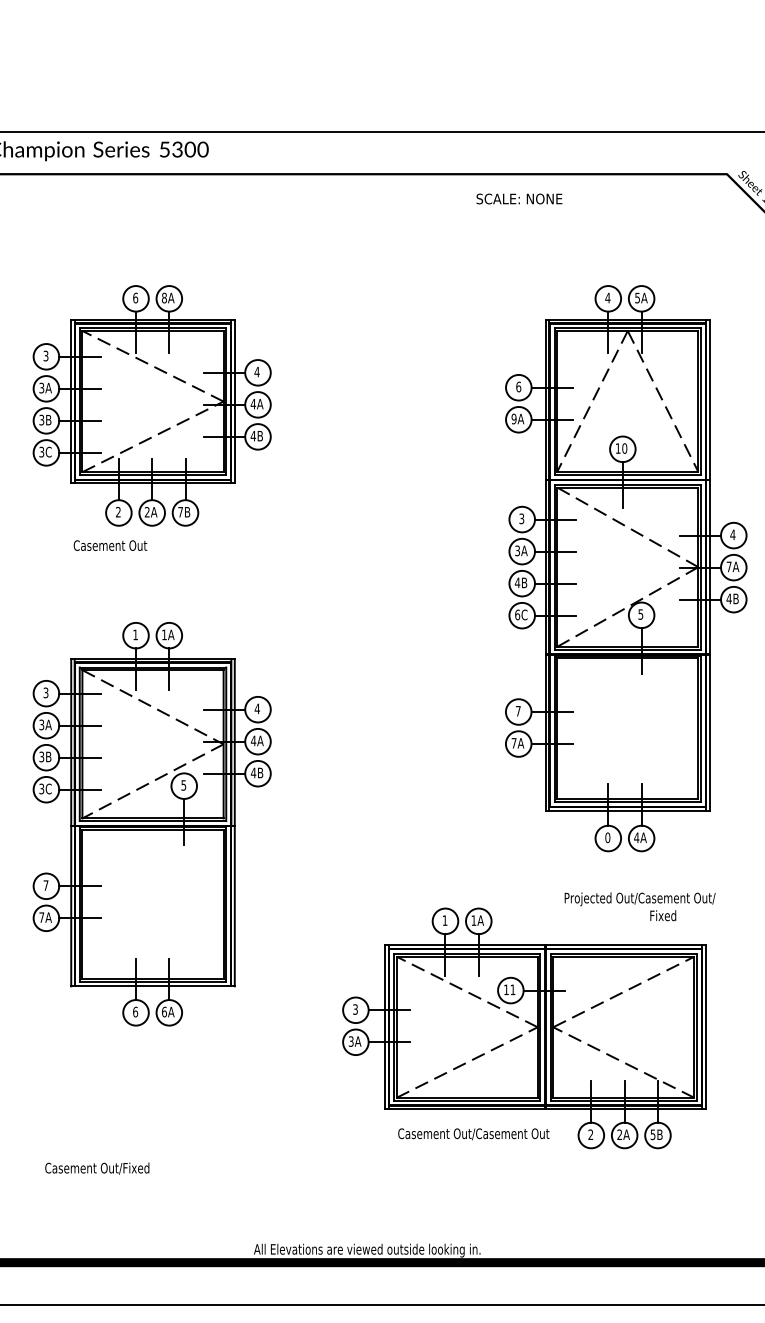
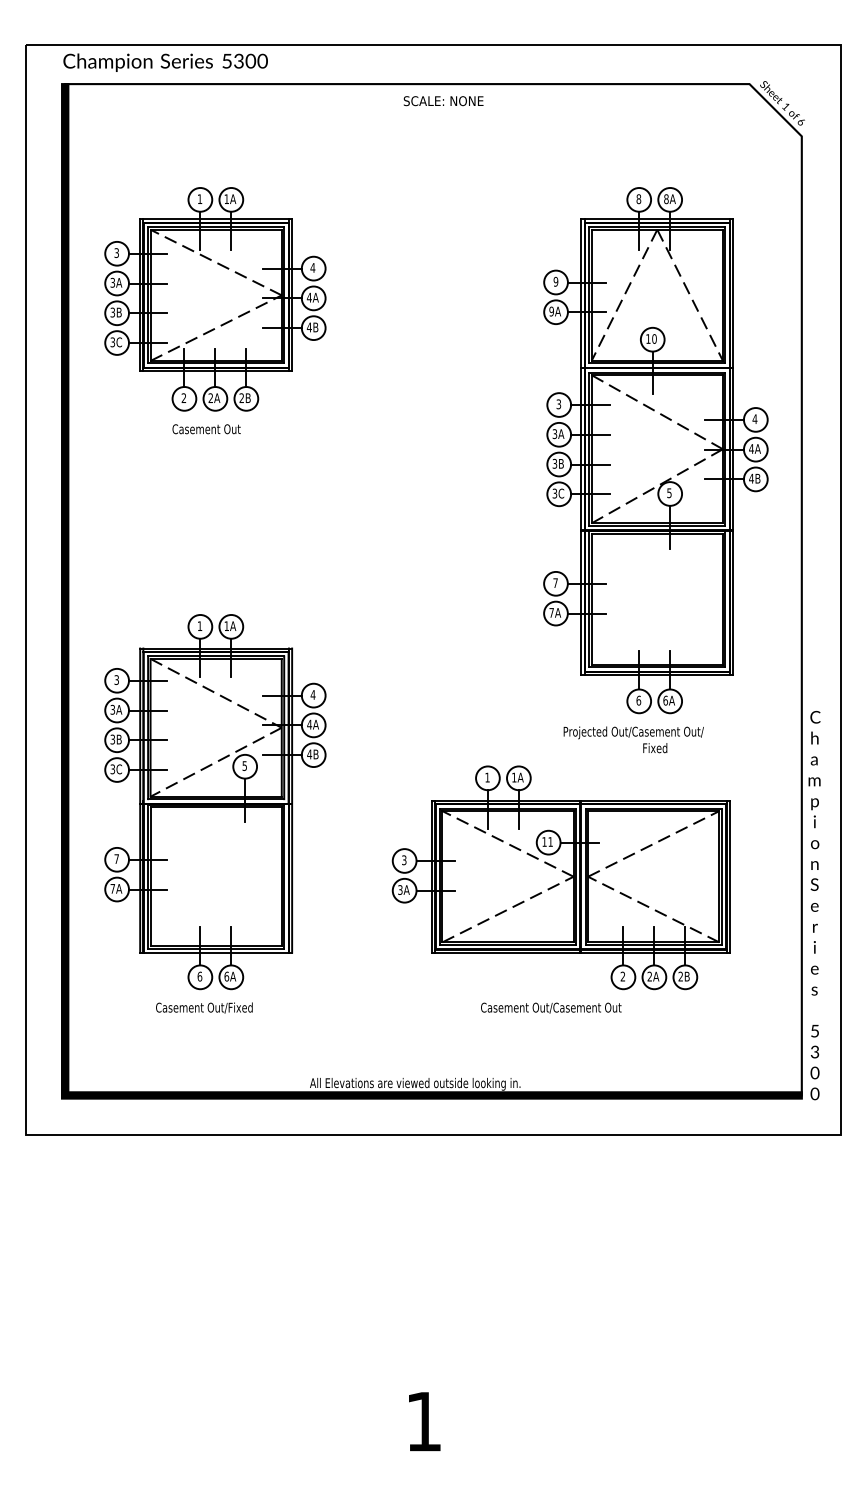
text: (519, 199) -> (443, 101), moved
text: (135, 298) -> (199, 199), 6 -> 1
text: (164, 298) -> (226, 199), 8A -> 1A
text: (607, 298) -> (638, 199), 4 -> 8
text: (637, 298) -> (666, 199), 5A -> 8A
text: (518, 386) -> (555, 281), 6 -> 9
text: (180, 511) -> (241, 397), 7B -> 2B
text: (110, 545) -> (206, 429), moved
text: (729, 566) -> (751, 448), 7A -> 4A
text: (517, 582) -> (554, 463), 4B -> 3B
text: (517, 614) -> (554, 493), 6C -> 3C
part: (152, 824) -> (215, 802), moved
text: (607, 836) -> (638, 699), 0 -> 6
text: (636, 837) -> (665, 700), 4A -> 6A
text: (639, 906) -> (633, 739), moved
text: (474, 1133) -> (551, 1007), moved
text: (652, 1134) -> (680, 976), 5B -> 2B
text: (97, 1167) -> (204, 1007), moved

